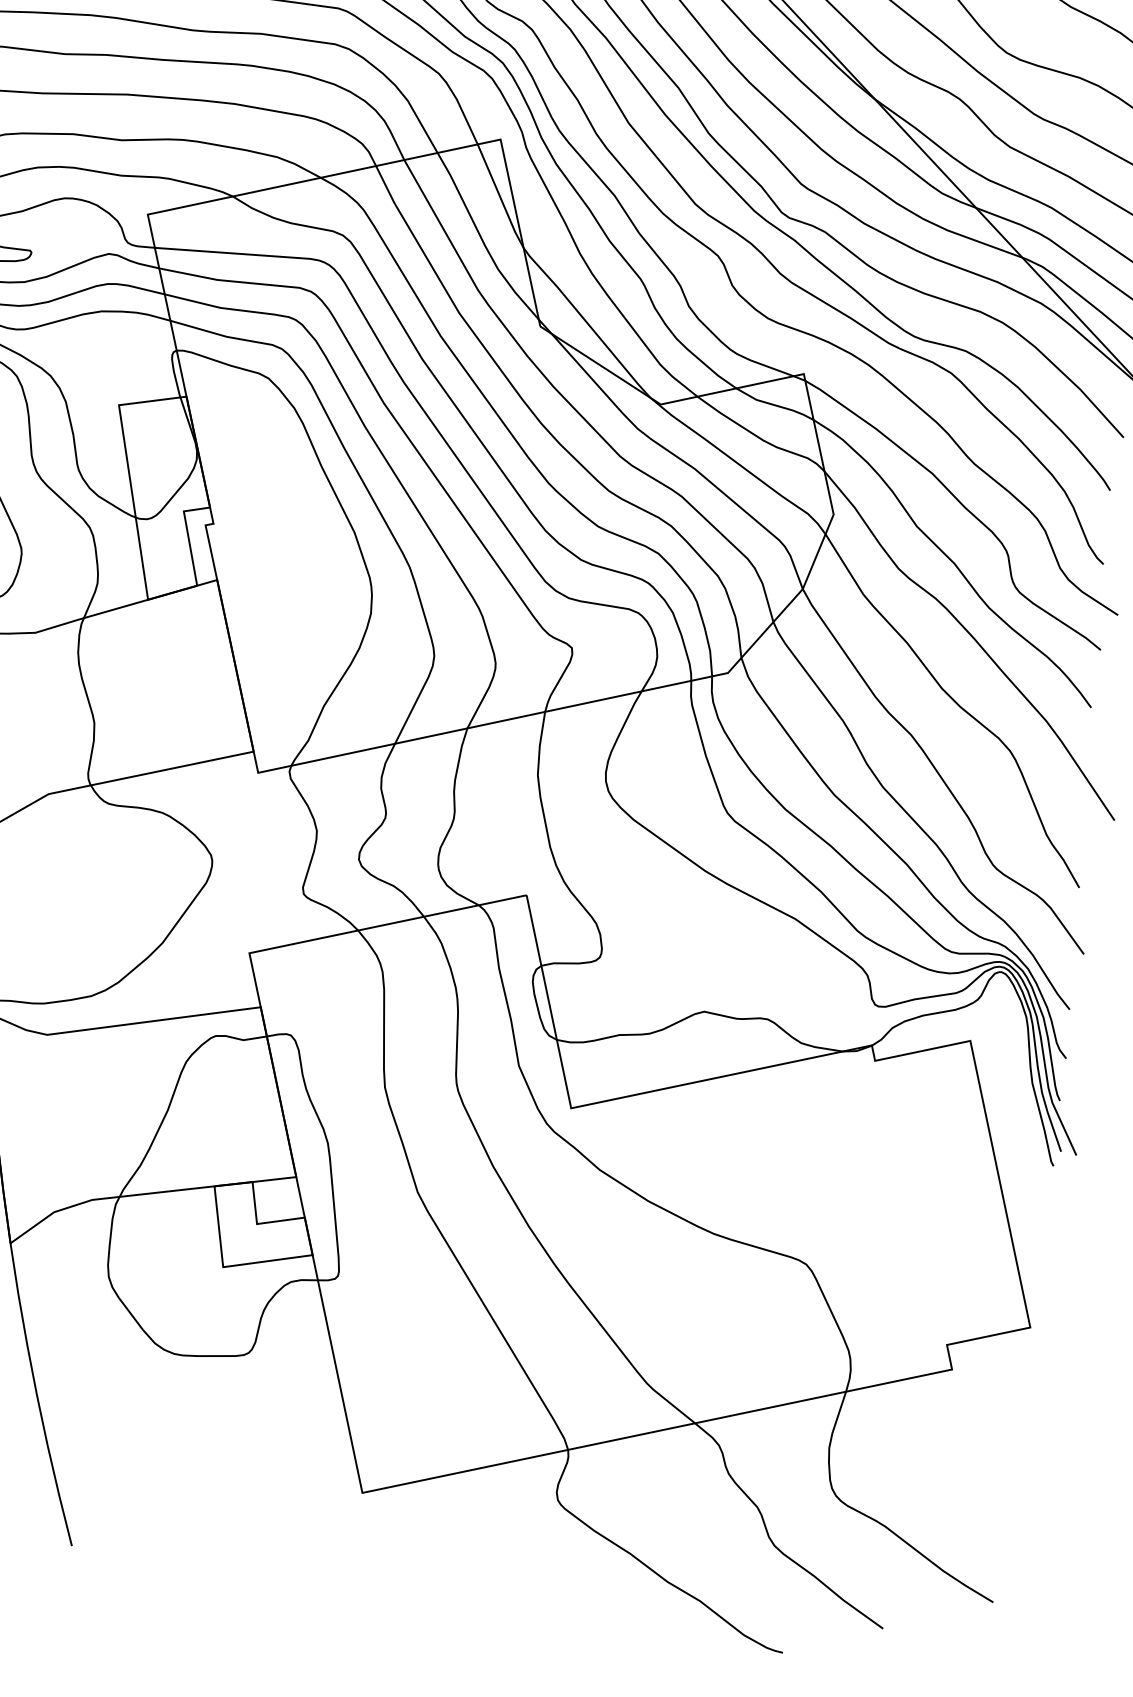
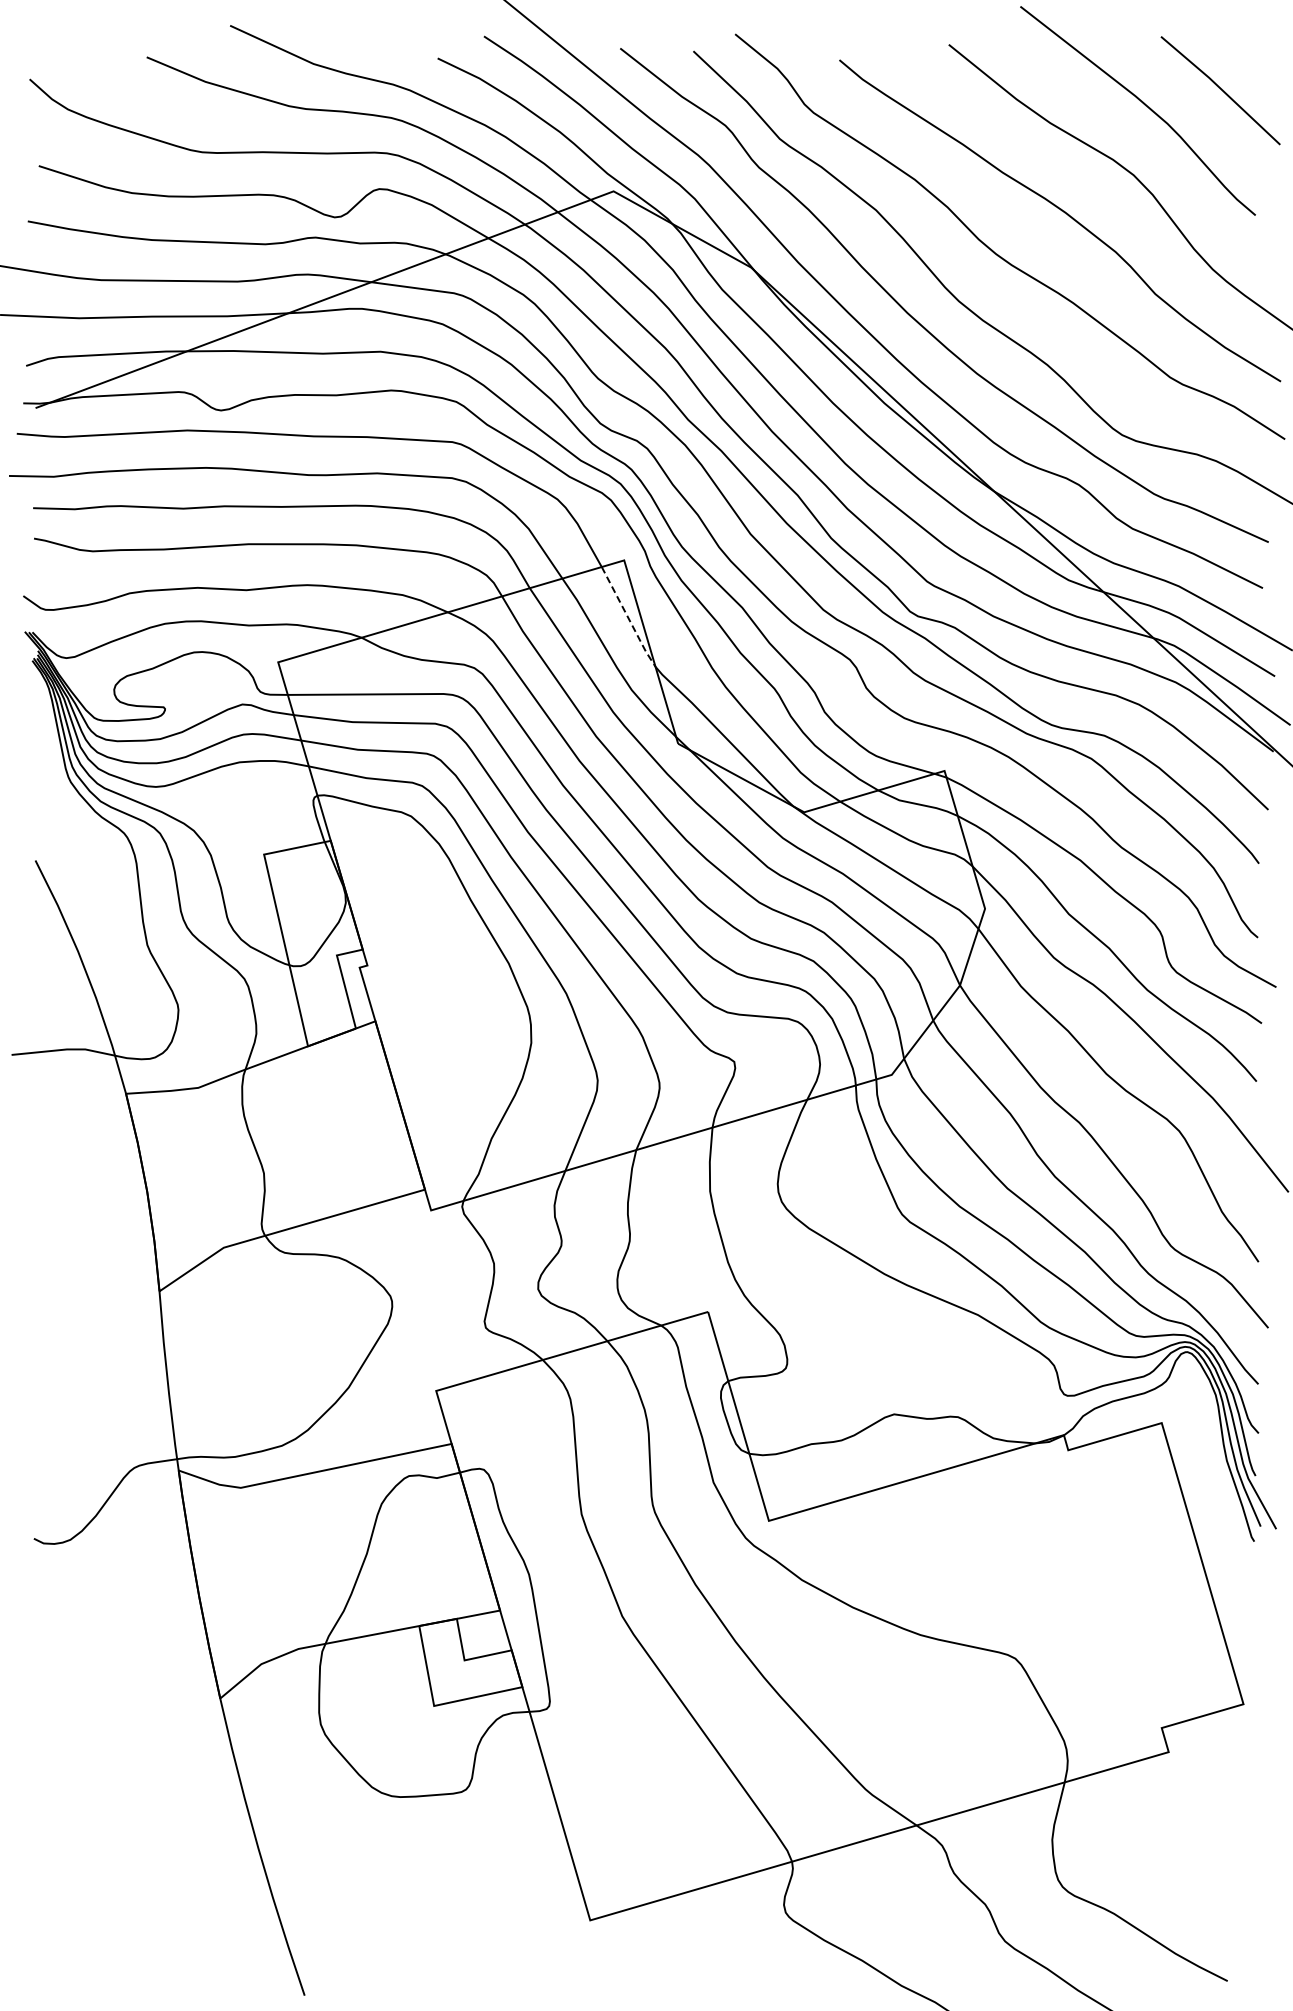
line: (500, 197) -> (628, 618), solid -> dashed

